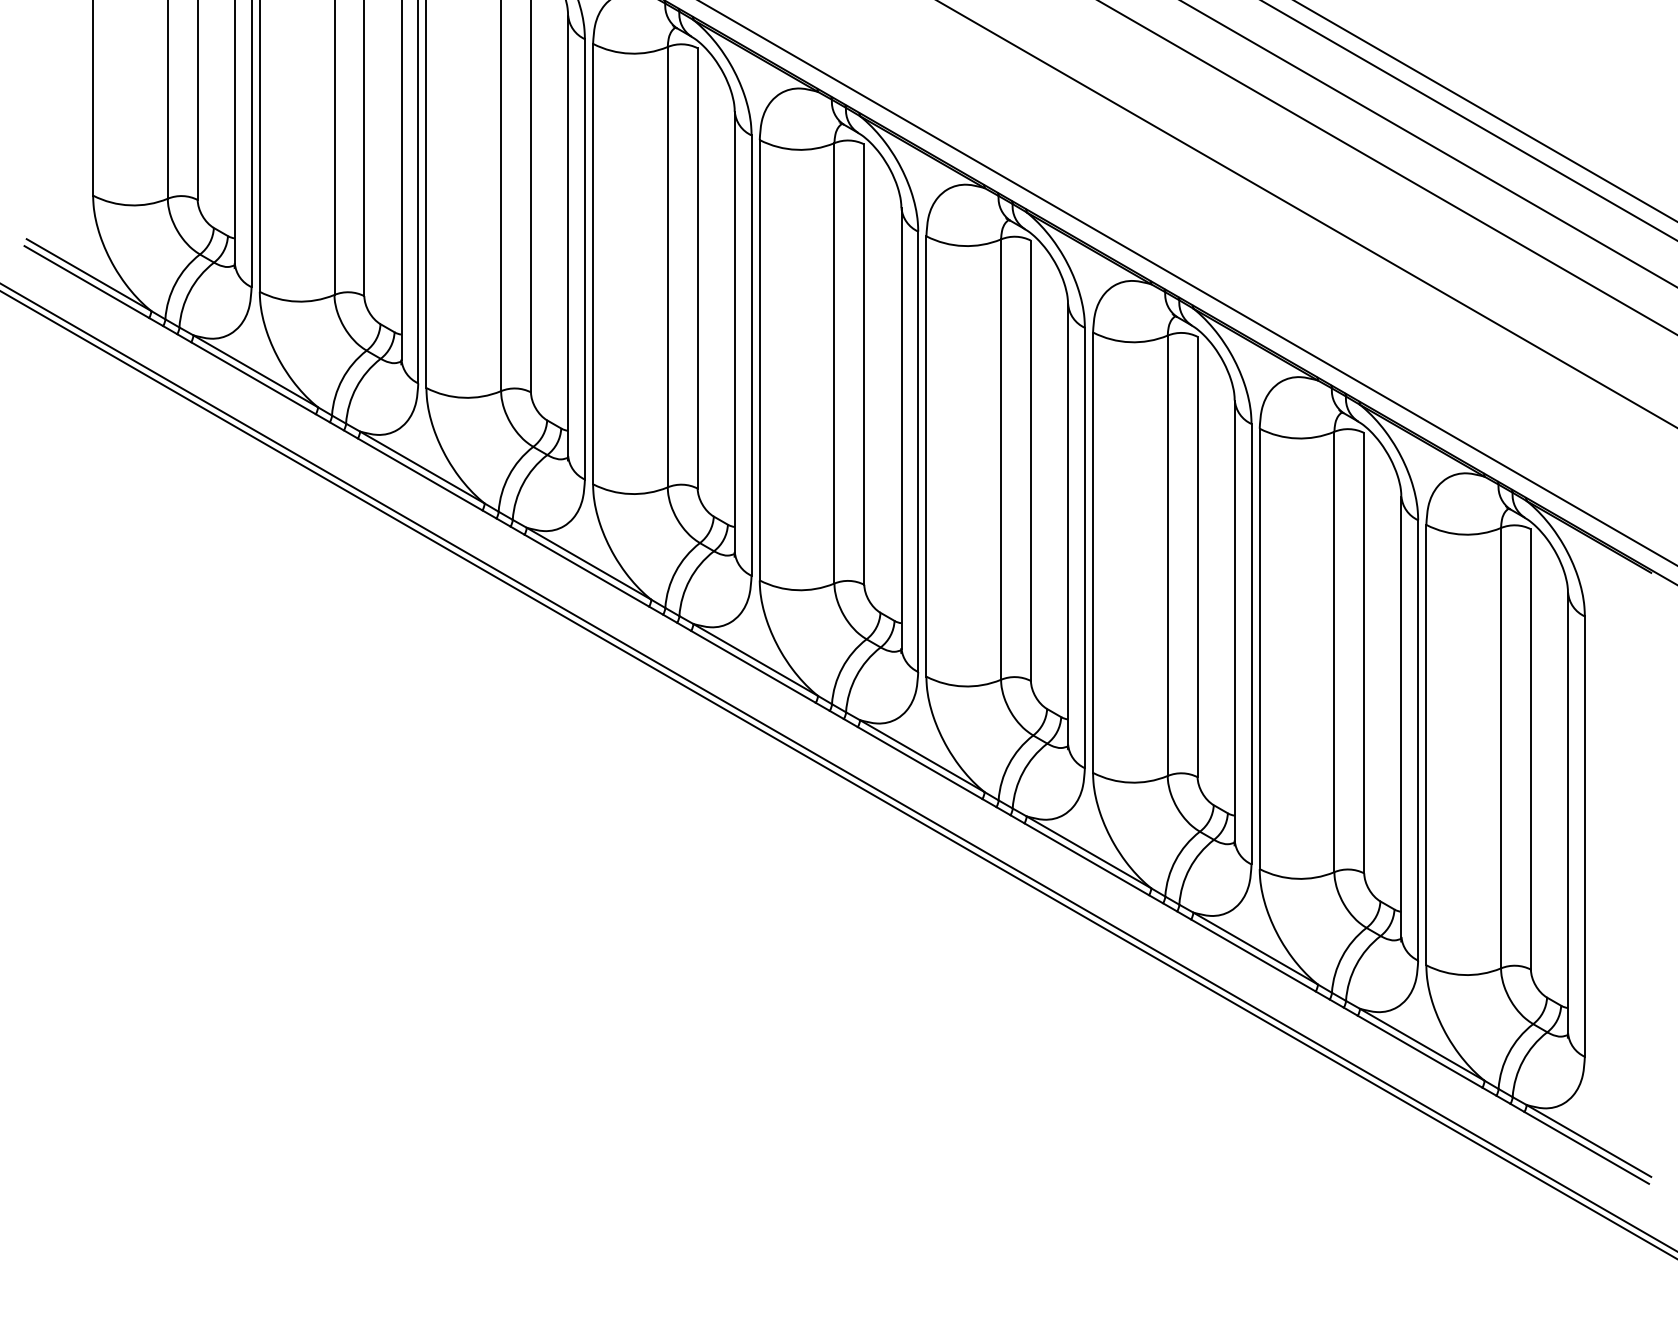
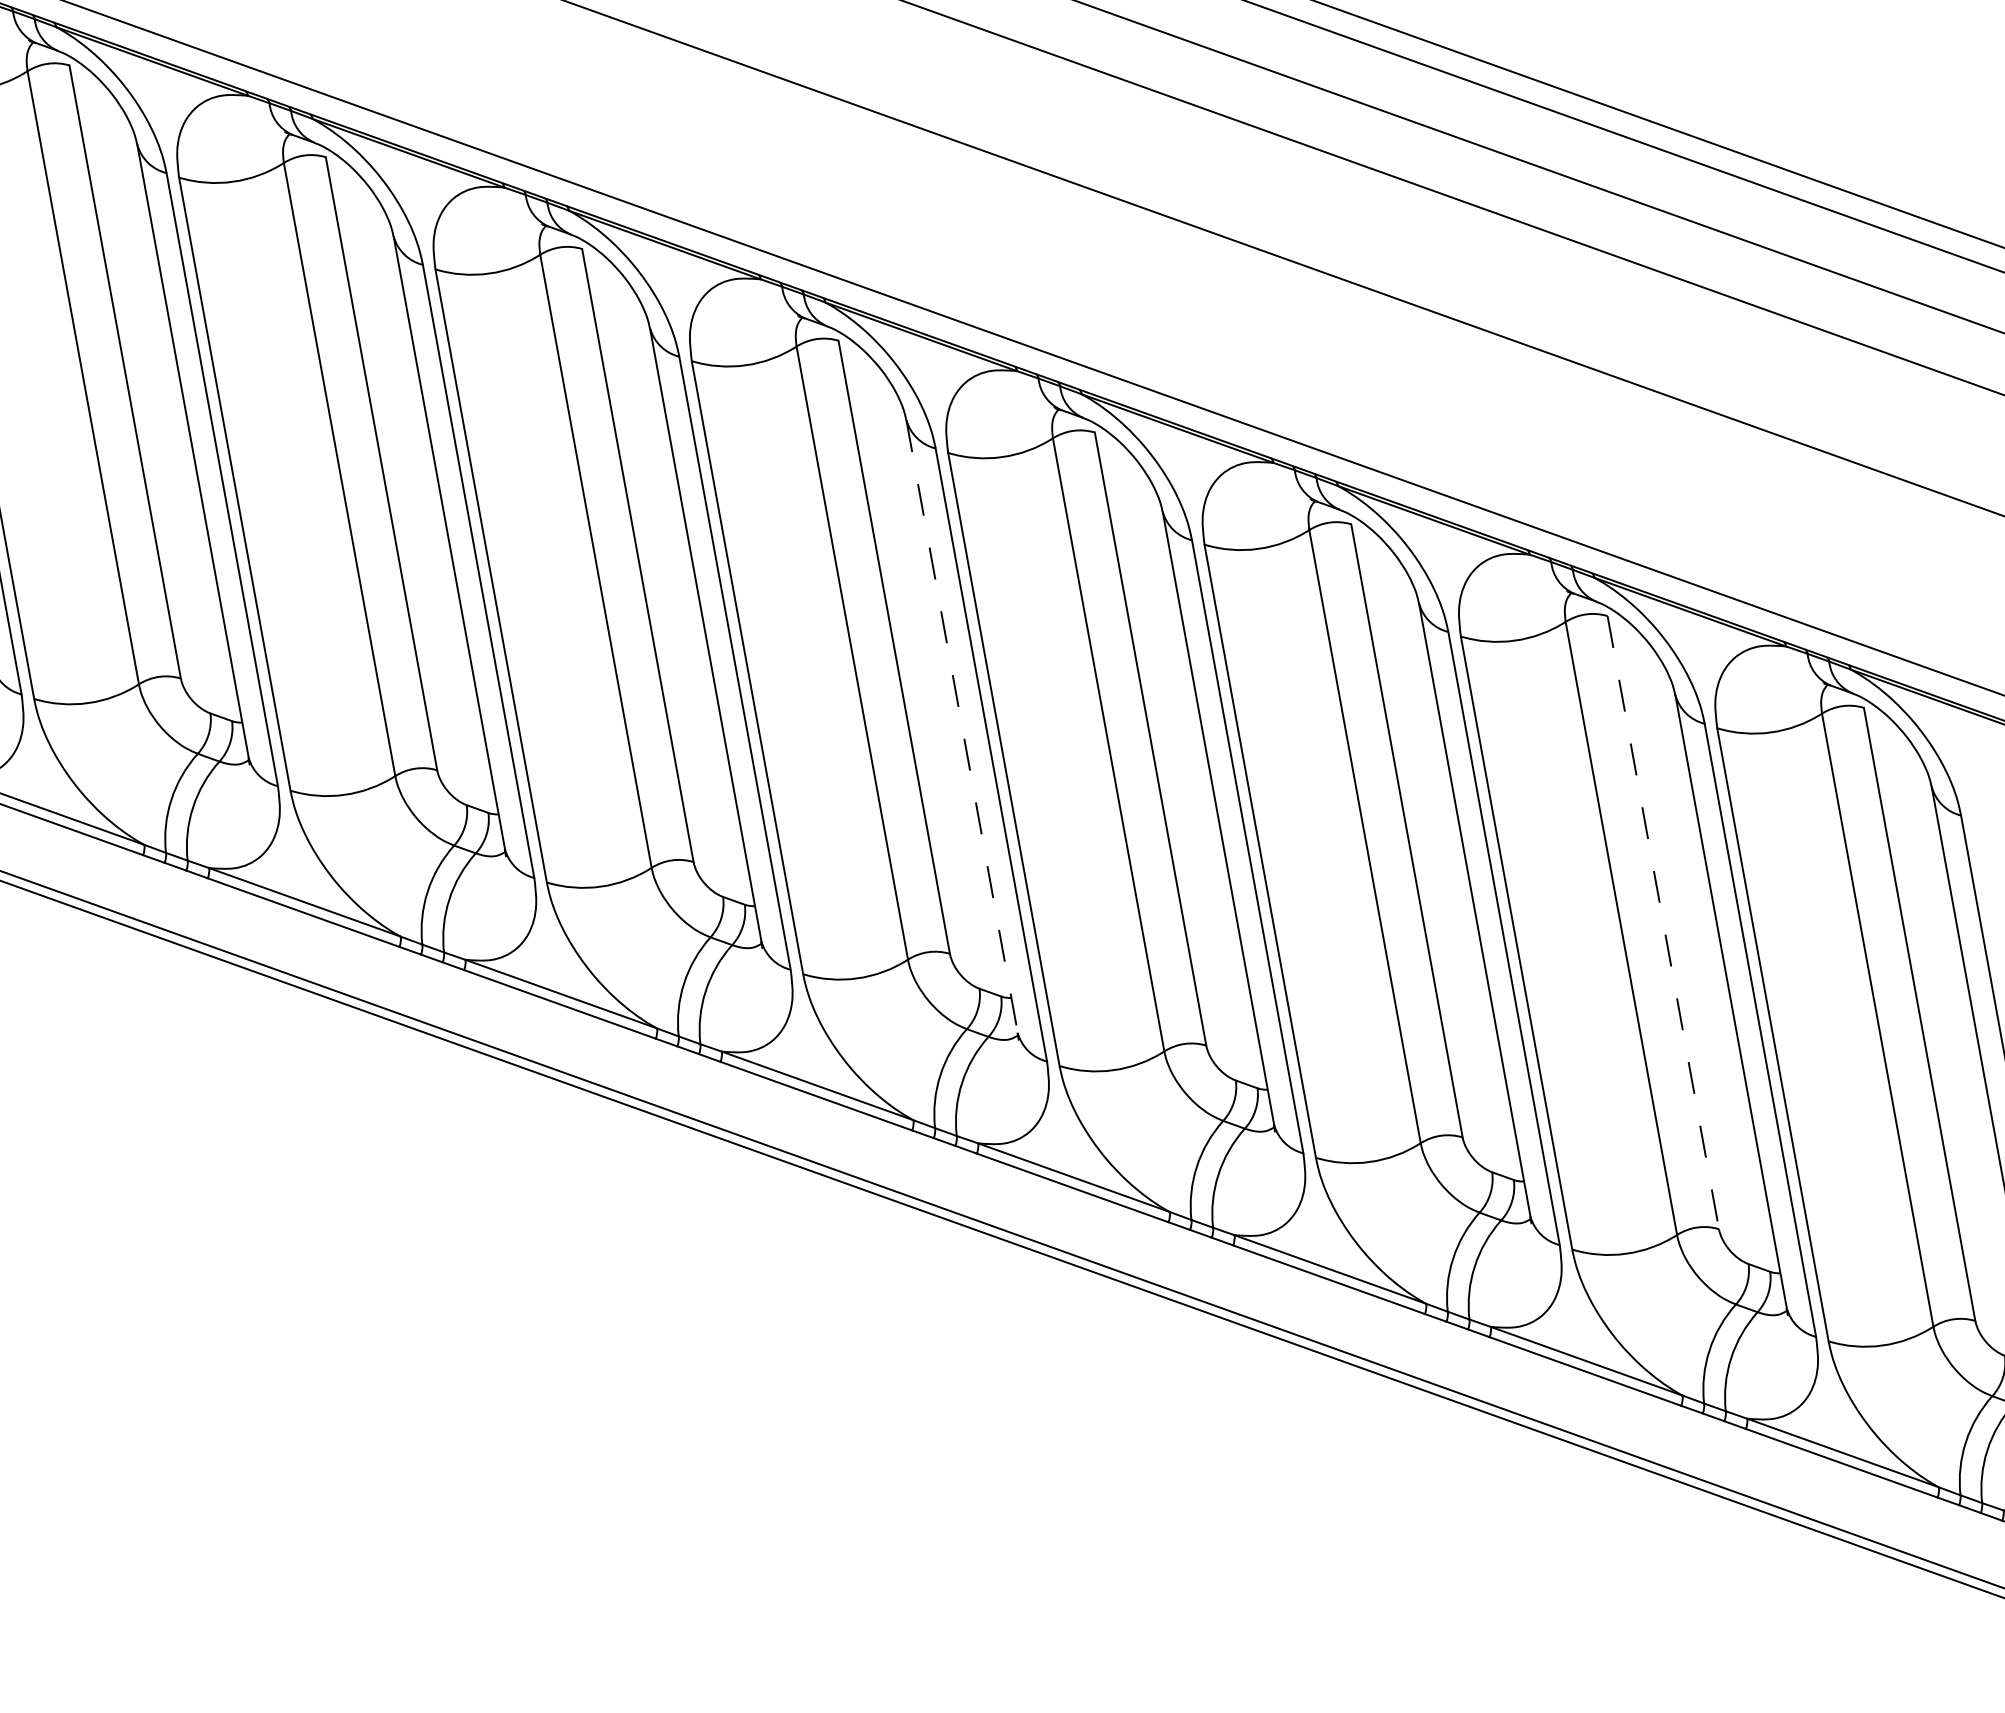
line: (901, 428) -> (962, 726), solid -> dashed
line: (1364, 653) -> (1663, 922), solid -> dashed

